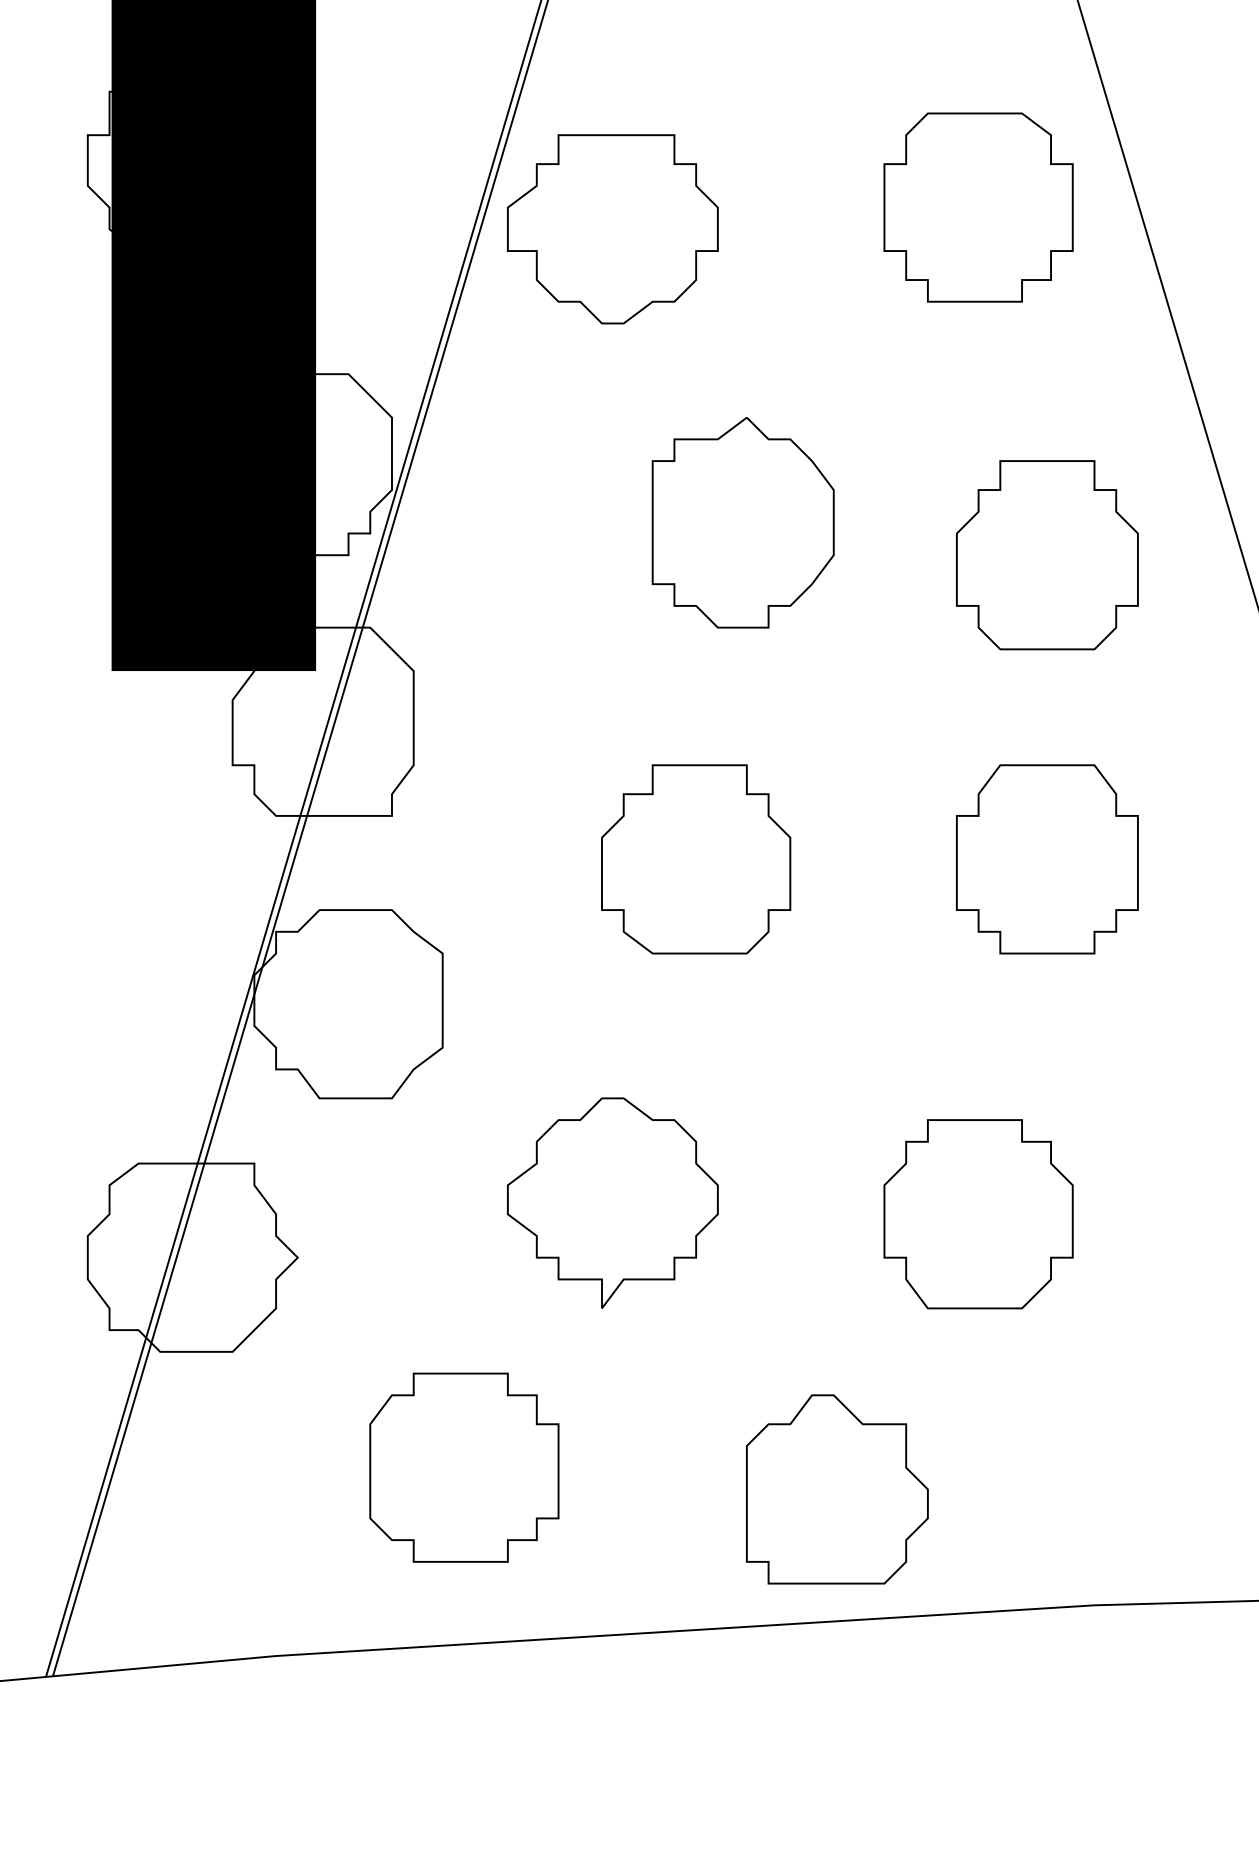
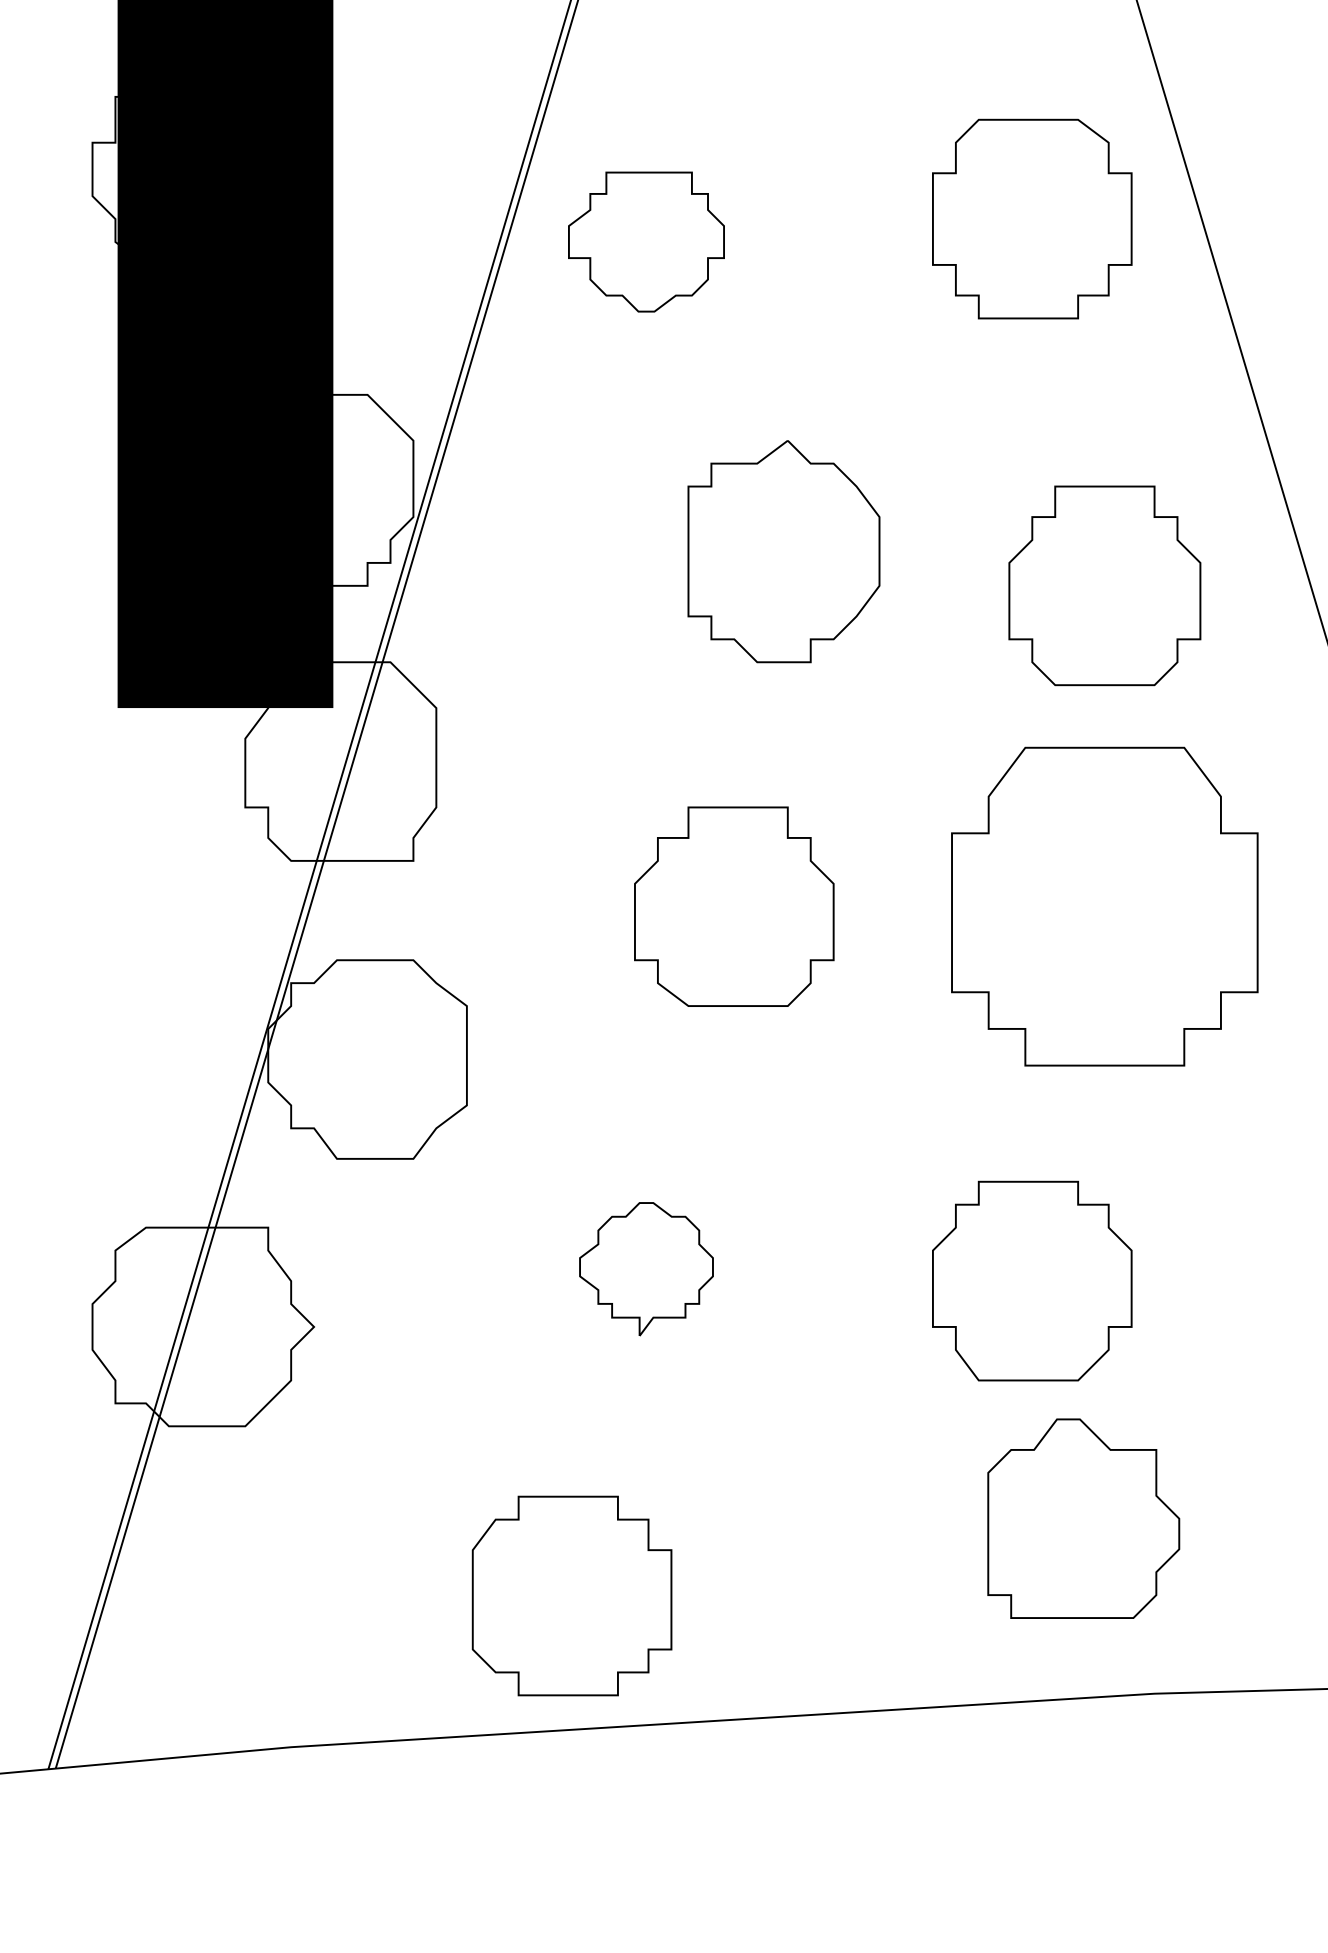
part: (612, 229) -> (646, 242), size x0.7
part: (1047, 859) -> (1104, 906), size x1.6
part: (612, 1202) -> (646, 1268), size x0.6
part: (464, 1467) -> (572, 1595), moved
part: (837, 1489) -> (1083, 1518), moved

